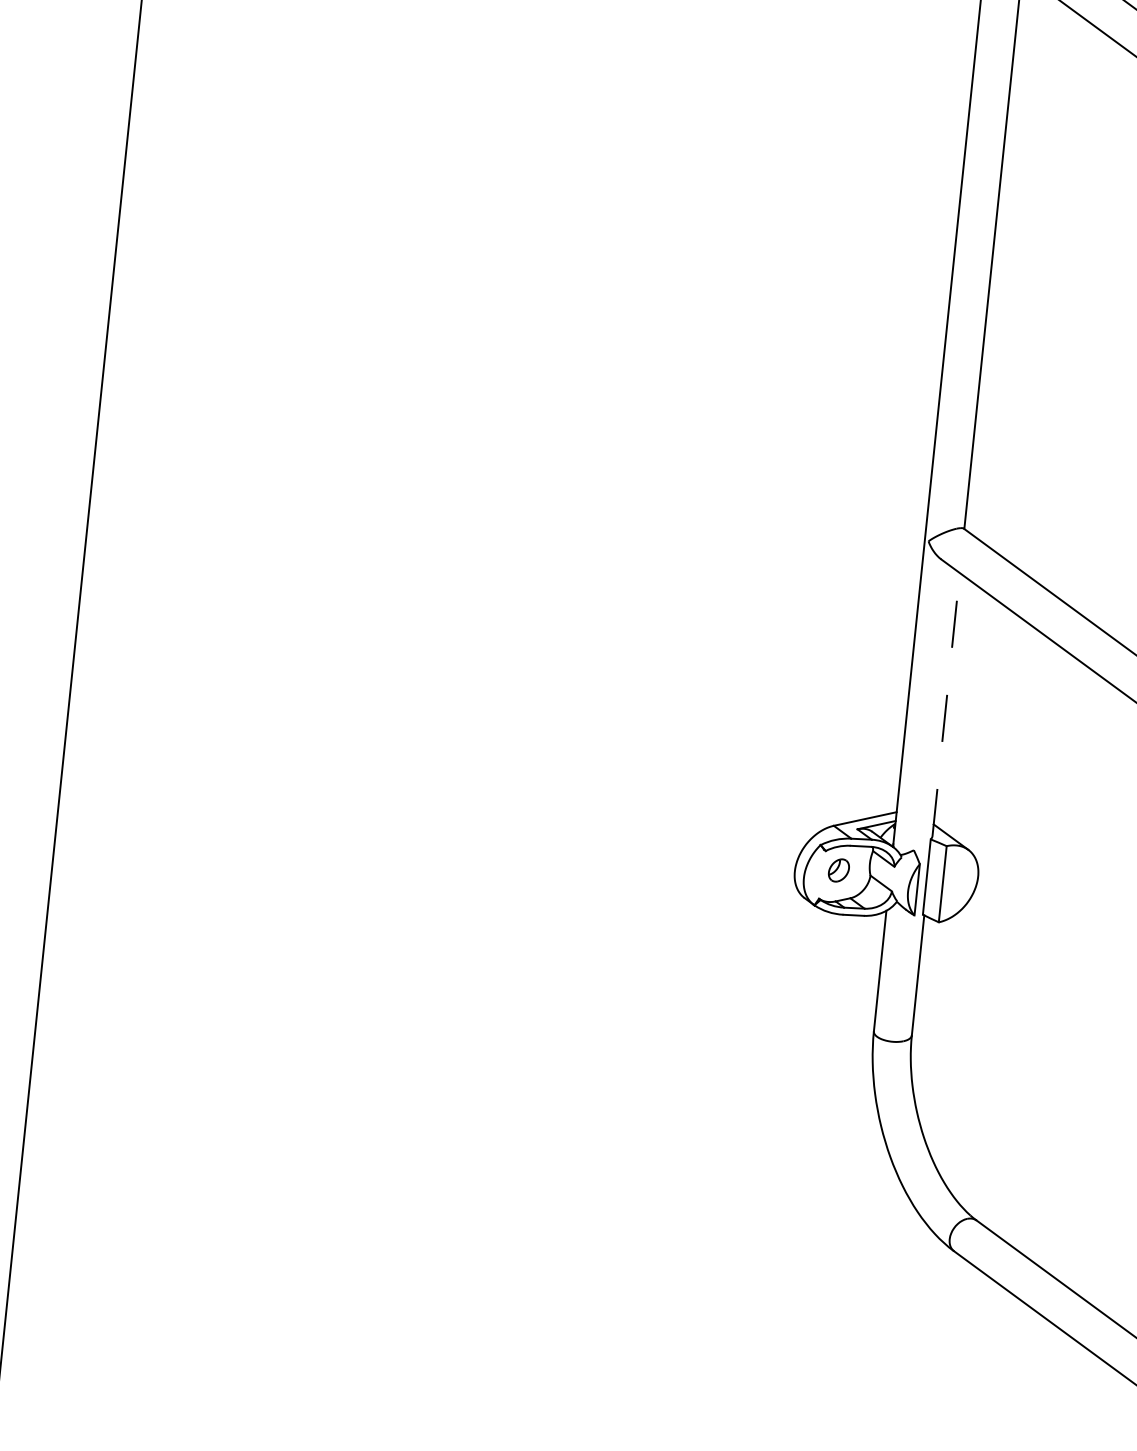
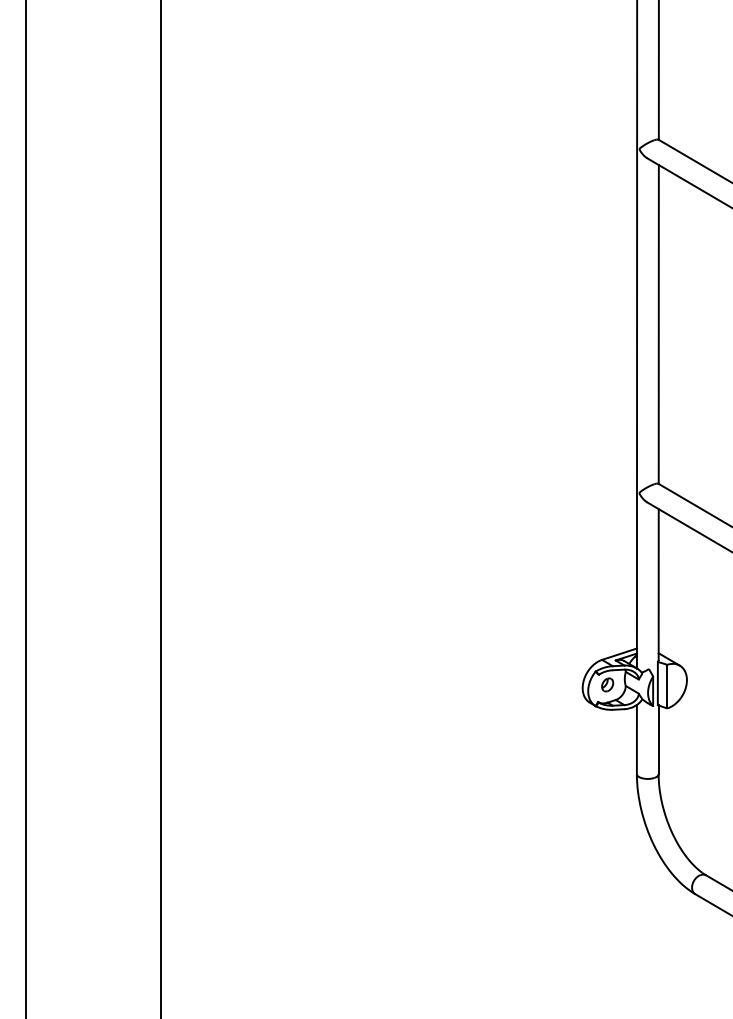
line: (945, 704) -> (658, 584), dashed -> solid

